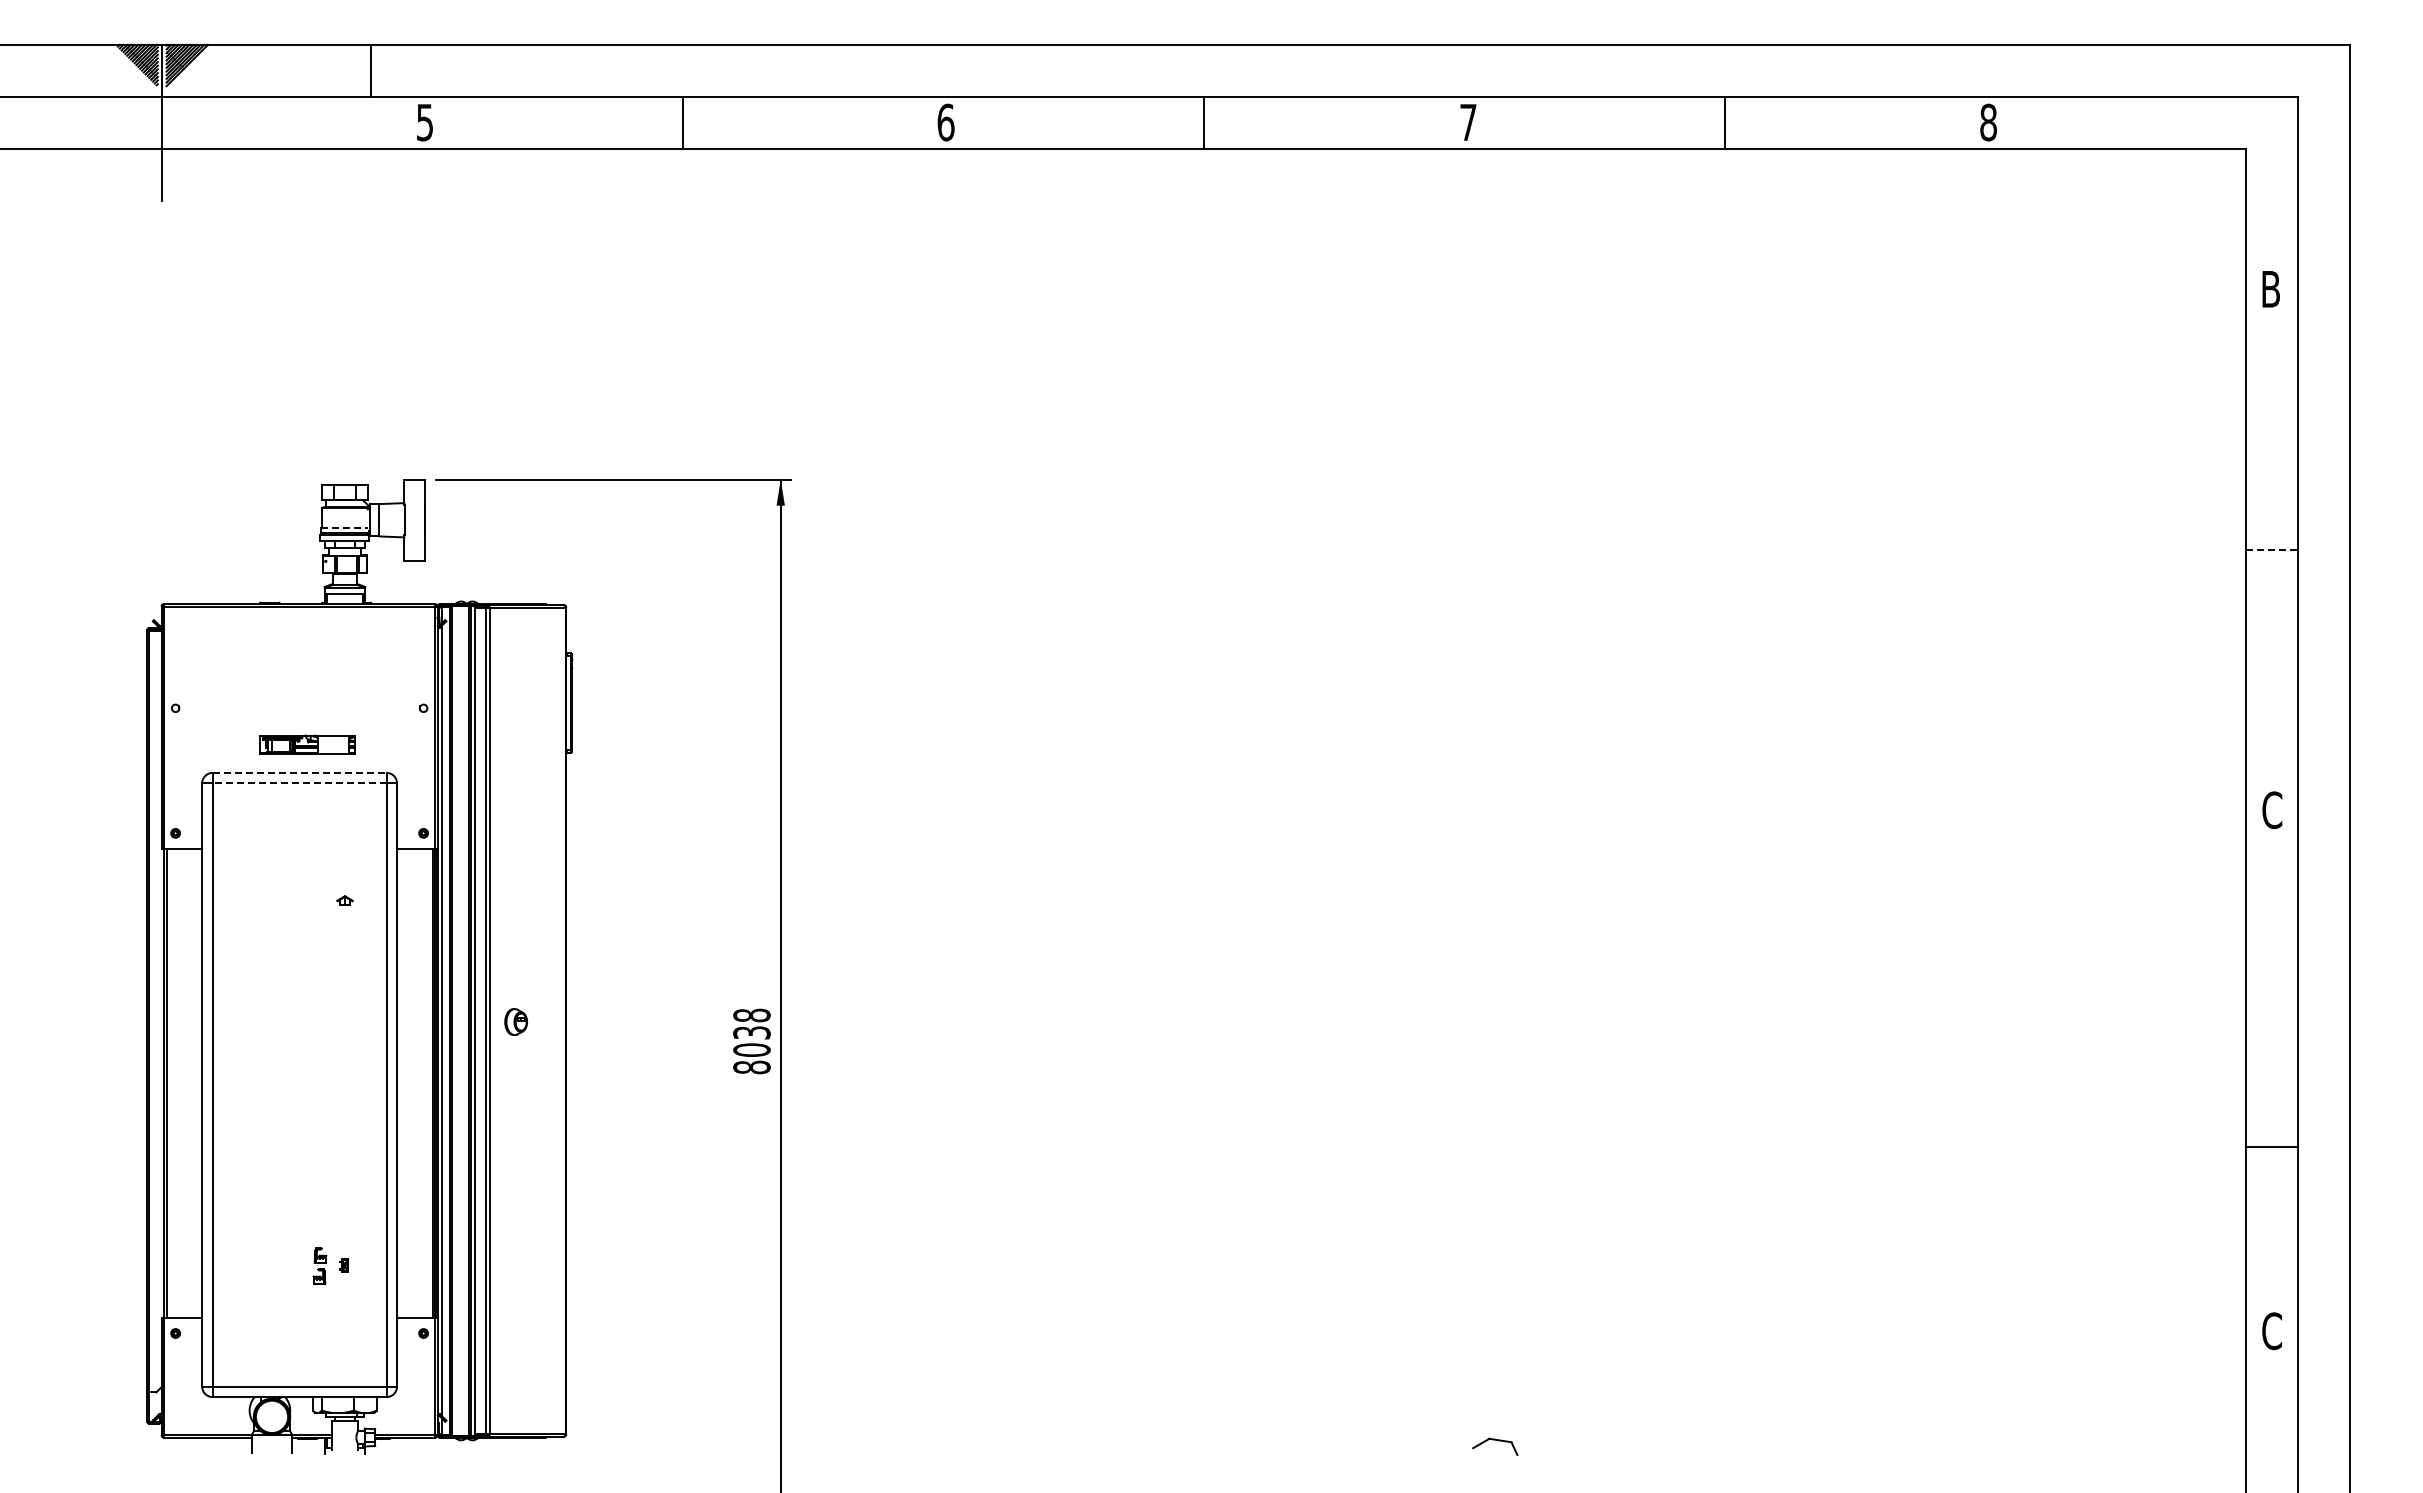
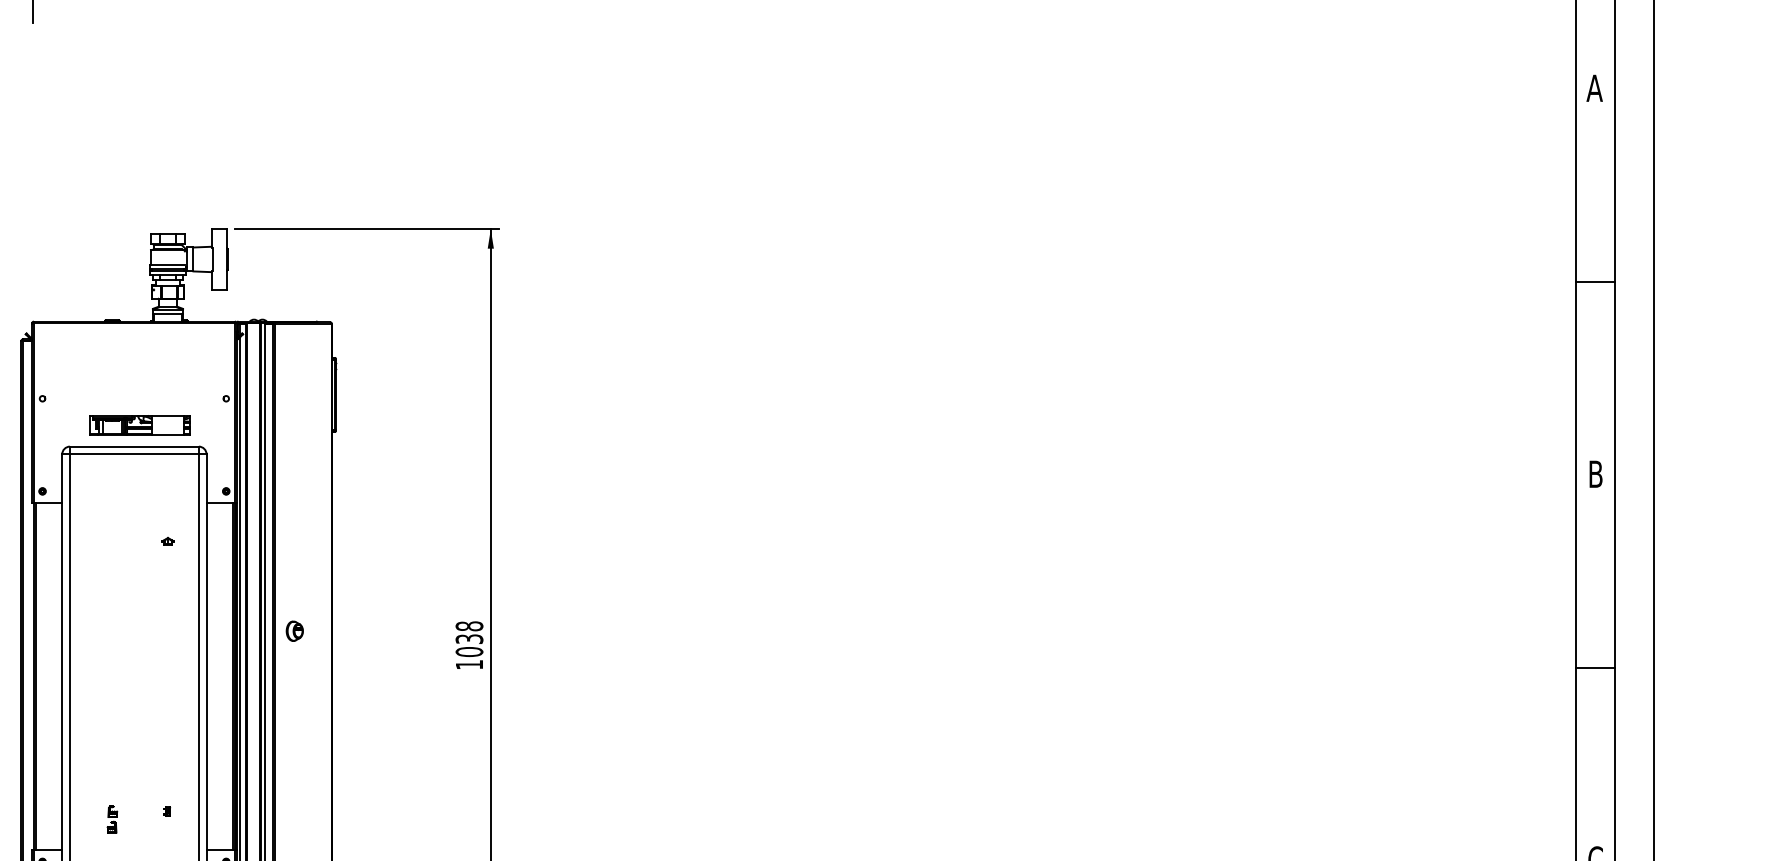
text: (2270, 289) -> (1594, 88), B -> A
line: (344, 527) -> (167, 264), dashed -> solid
line: (2272, 550) -> (1595, 281), dashed -> solid
part: (307, 744) -> (140, 425), size x1.43
line: (300, 772) -> (135, 446), dashed -> solid
line: (299, 783) -> (134, 454), dashed -> solid
text: (2272, 810) -> (1595, 474), C -> B
text: (751, 1067) -> (469, 664), 8038 -> 1038
line: (2272, 1147) -> (1595, 667), moved
part: (319, 1265) -> (112, 818), moved

